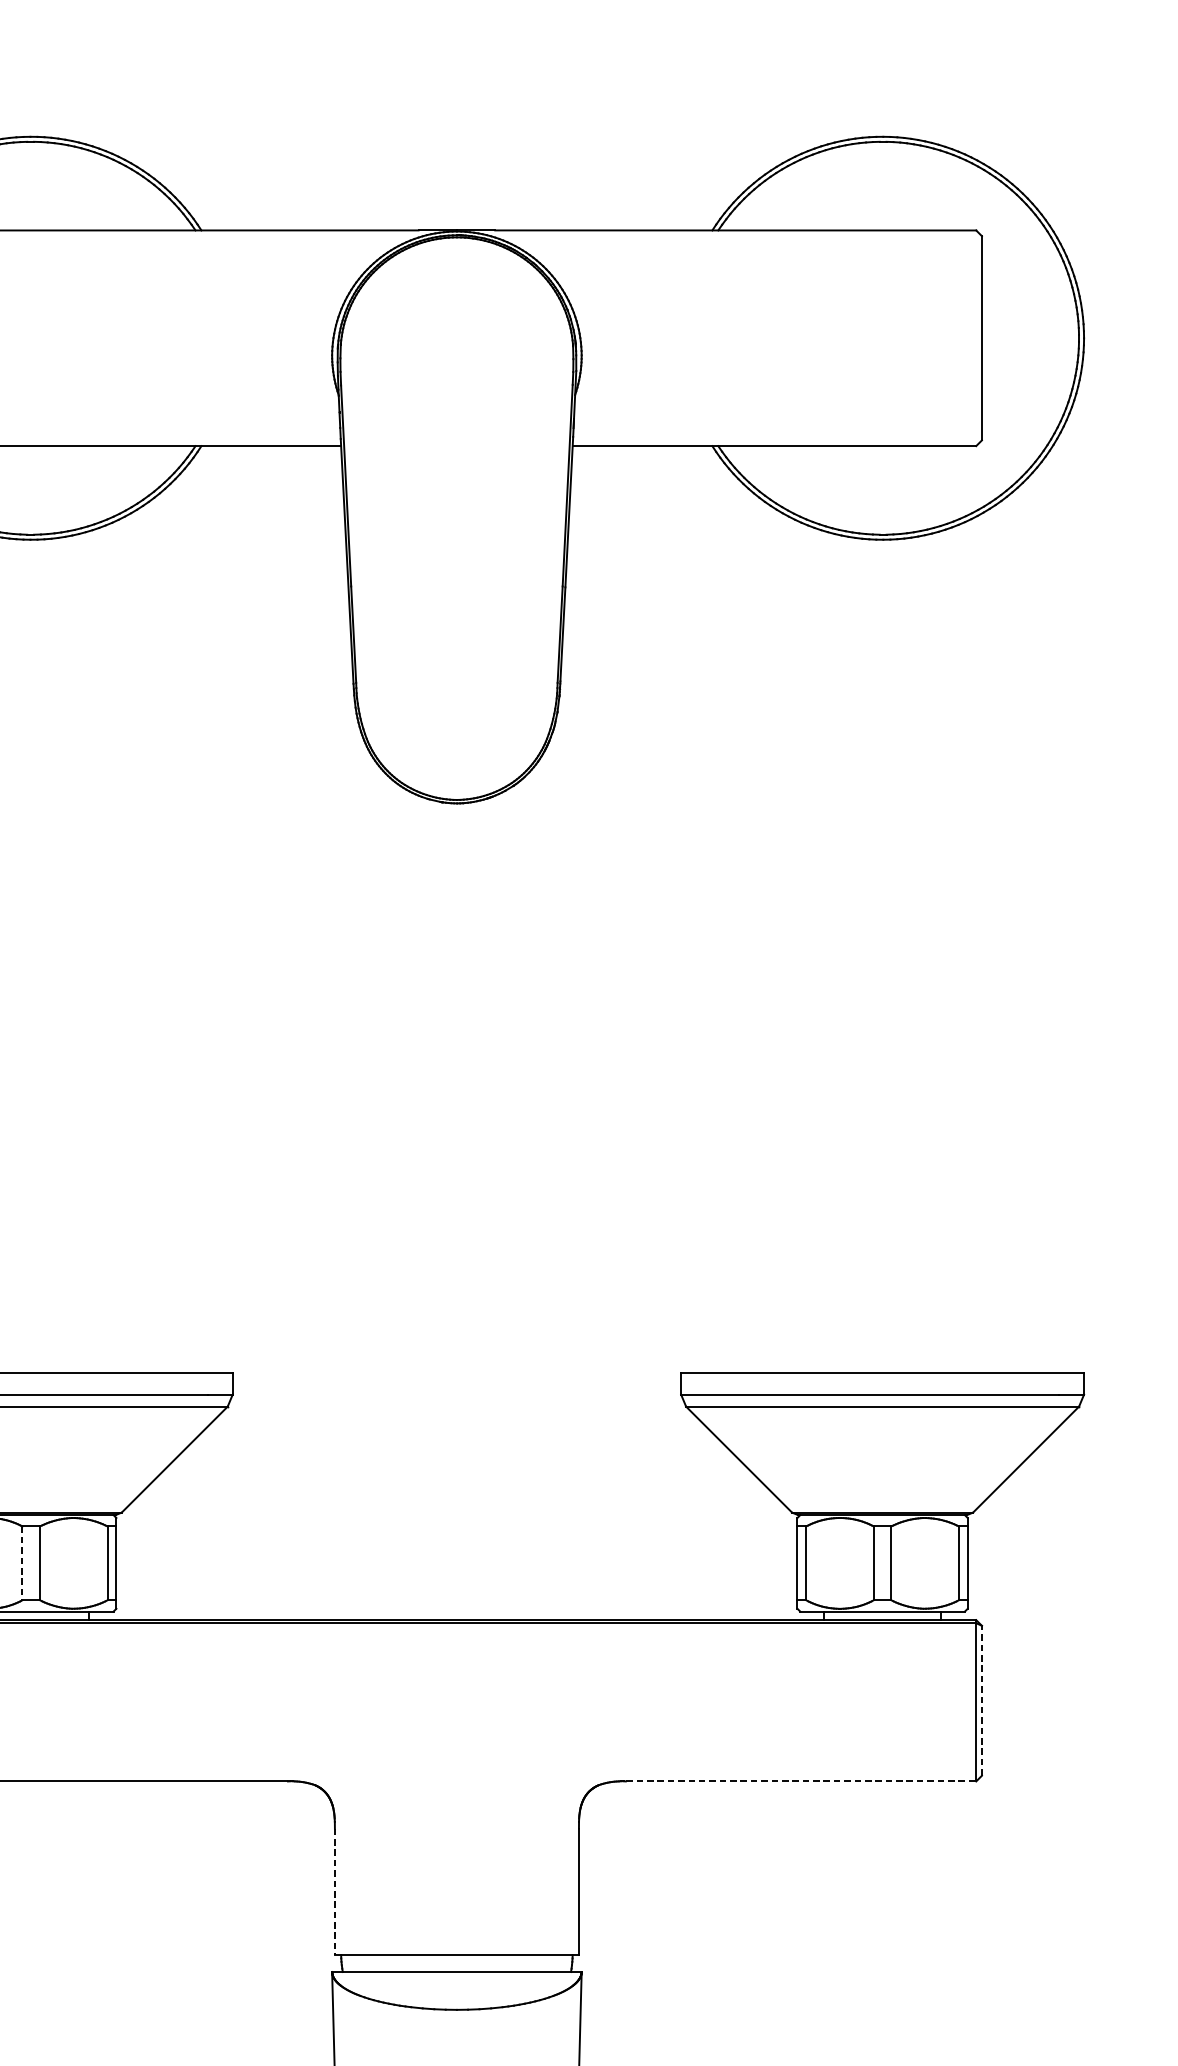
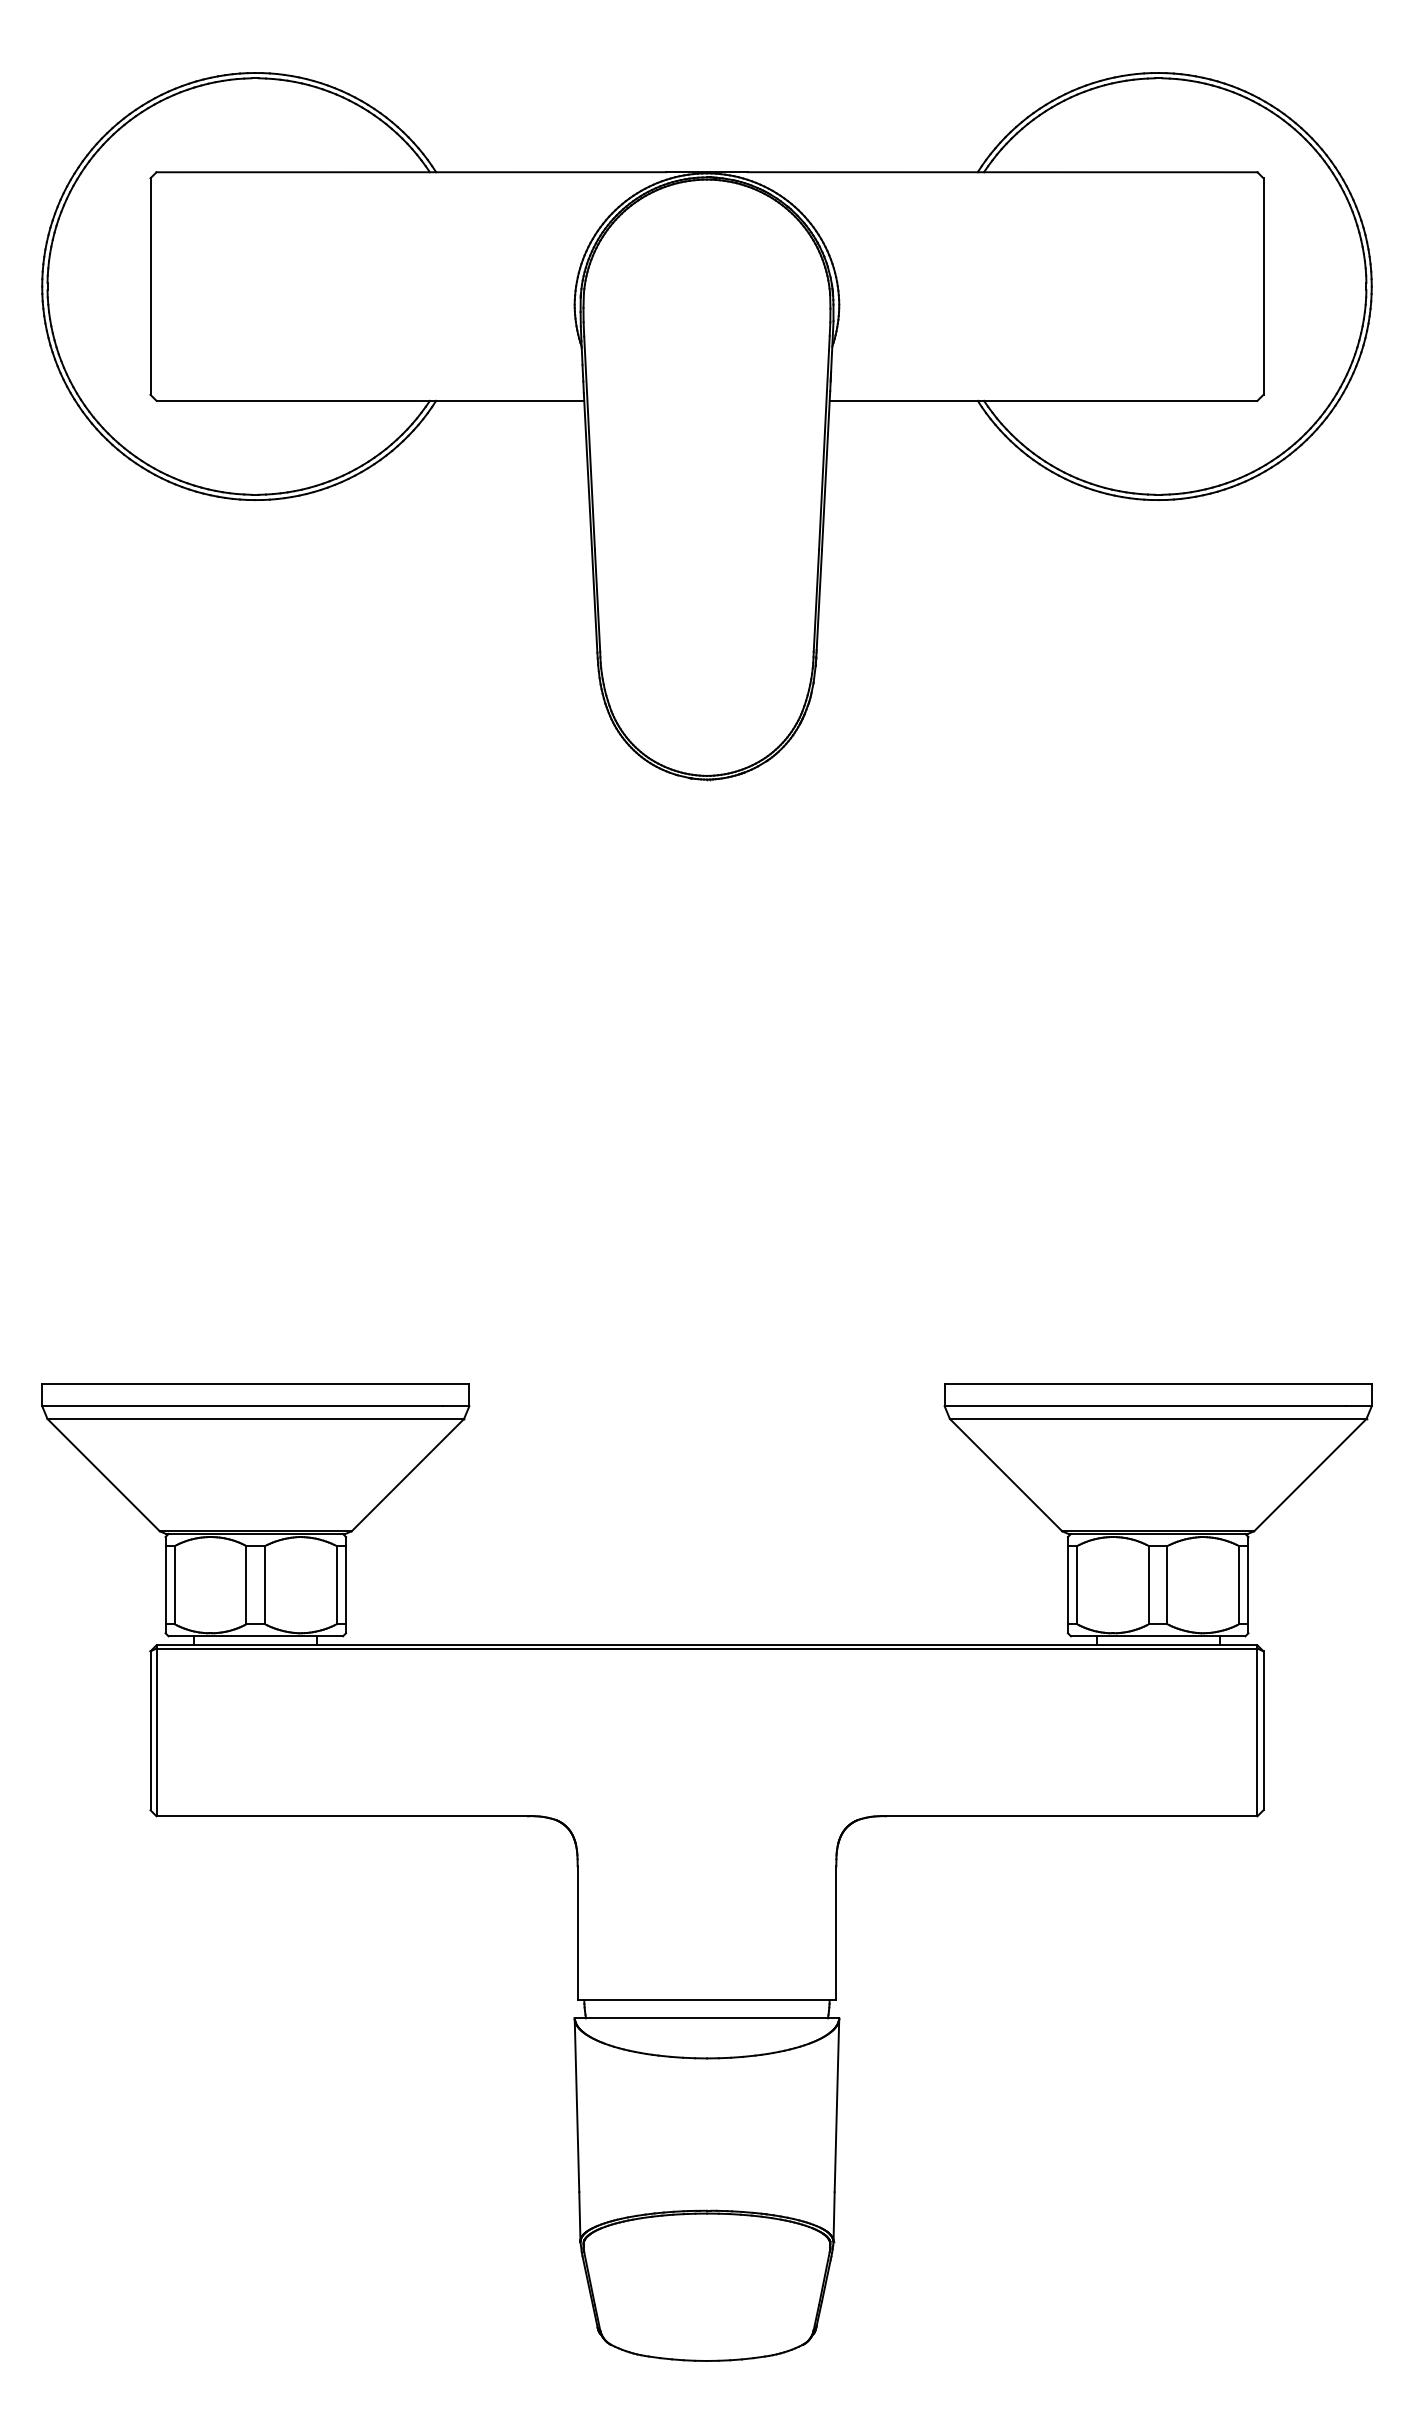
line: (22, 1563) -> (246, 1585), dashed -> solid
line: (981, 1700) -> (1263, 1730), dashed -> solid
line: (800, 1781) -> (1071, 1816), dashed -> solid
line: (334, 1892) -> (577, 1933), dashed -> solid

